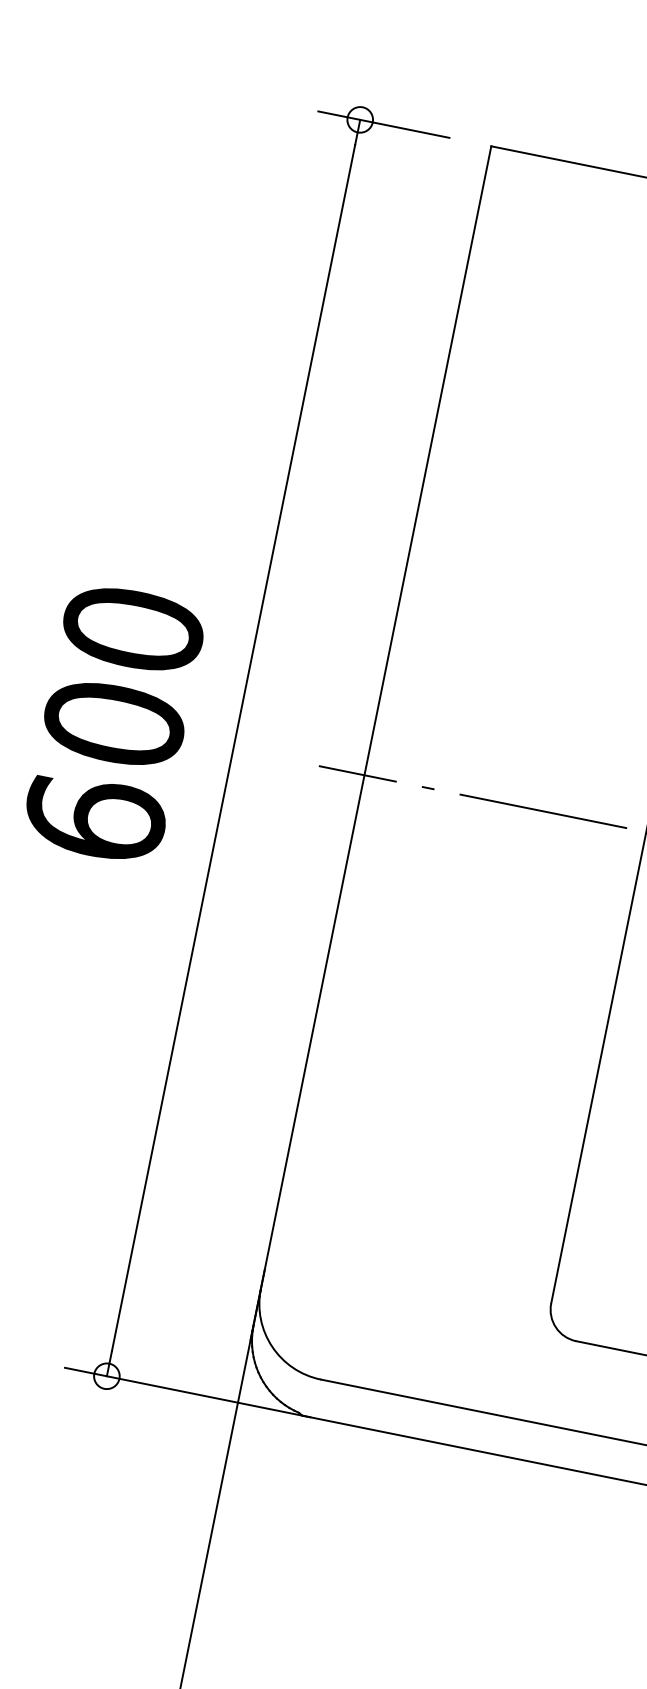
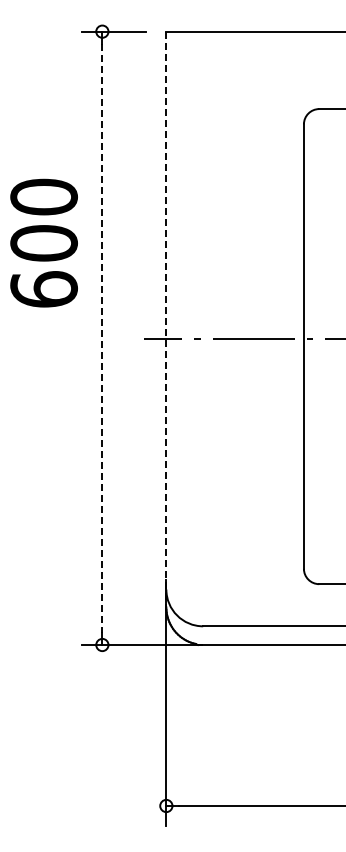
text: (113, 722) -> (43, 242), moved
line: (371, 744) -> (166, 323), solid -> dashed
line: (233, 748) -> (102, 338), solid -> dashed

